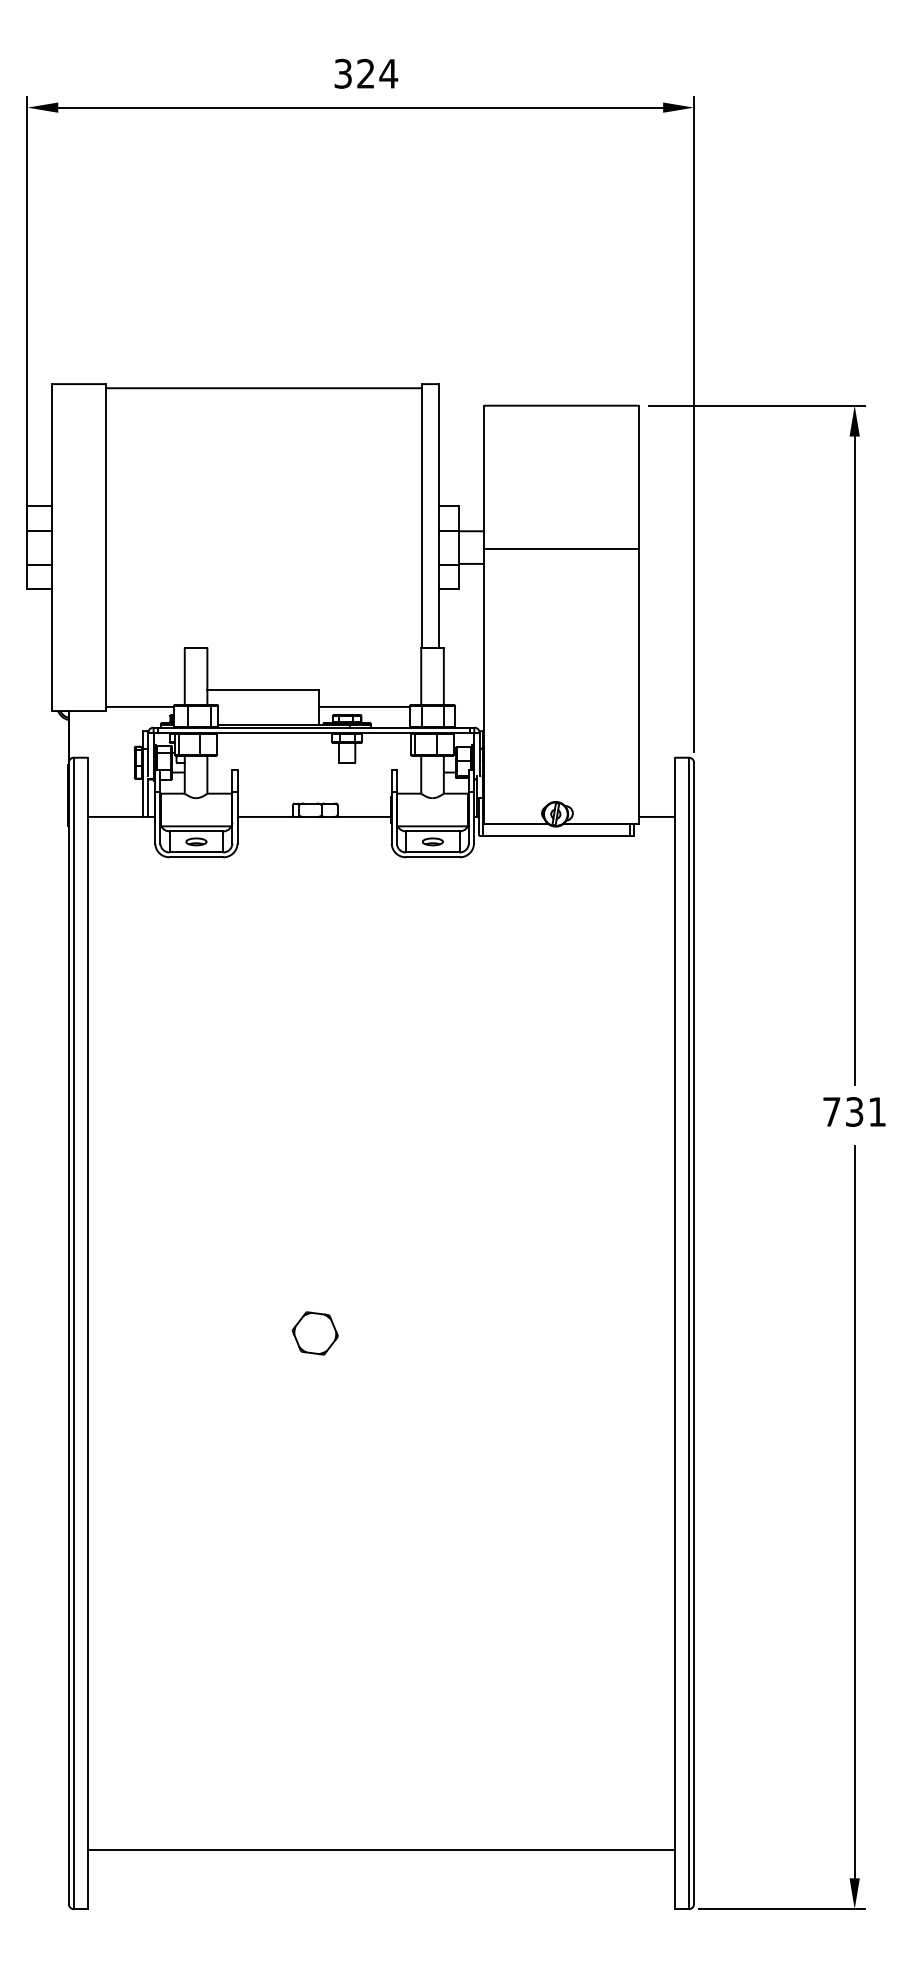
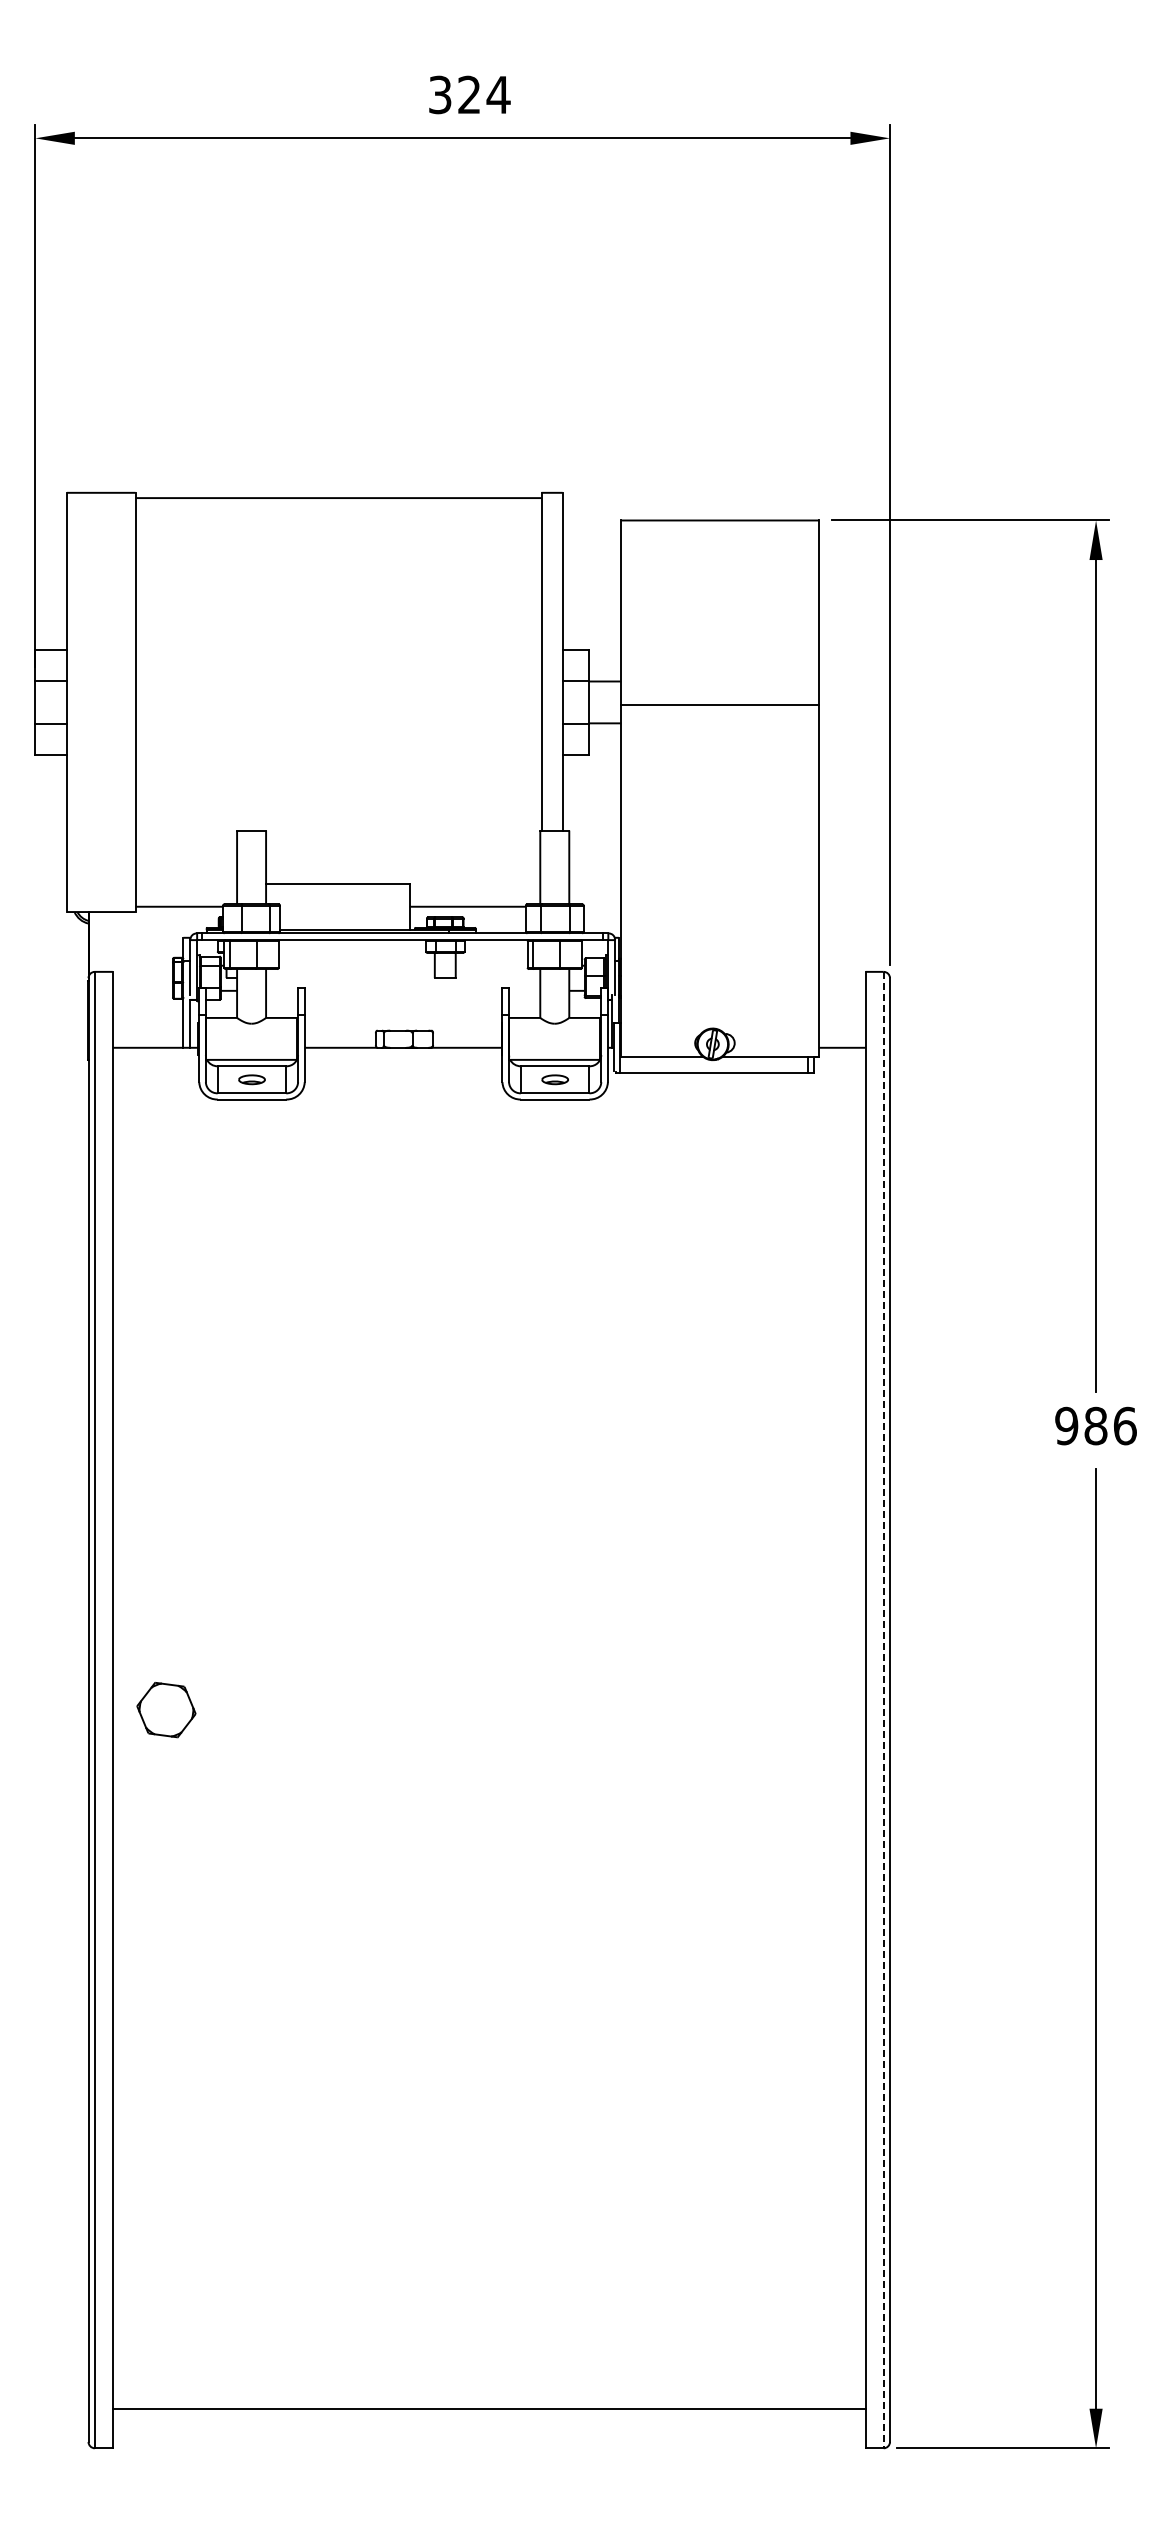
text: (854, 1111) -> (1095, 1425), 731 -> 986
part: (315, 1333) -> (166, 1710), moved
line: (688, 1333) -> (883, 1710), solid -> dashed
line: (380, 1850) -> (488, 2409), moved

